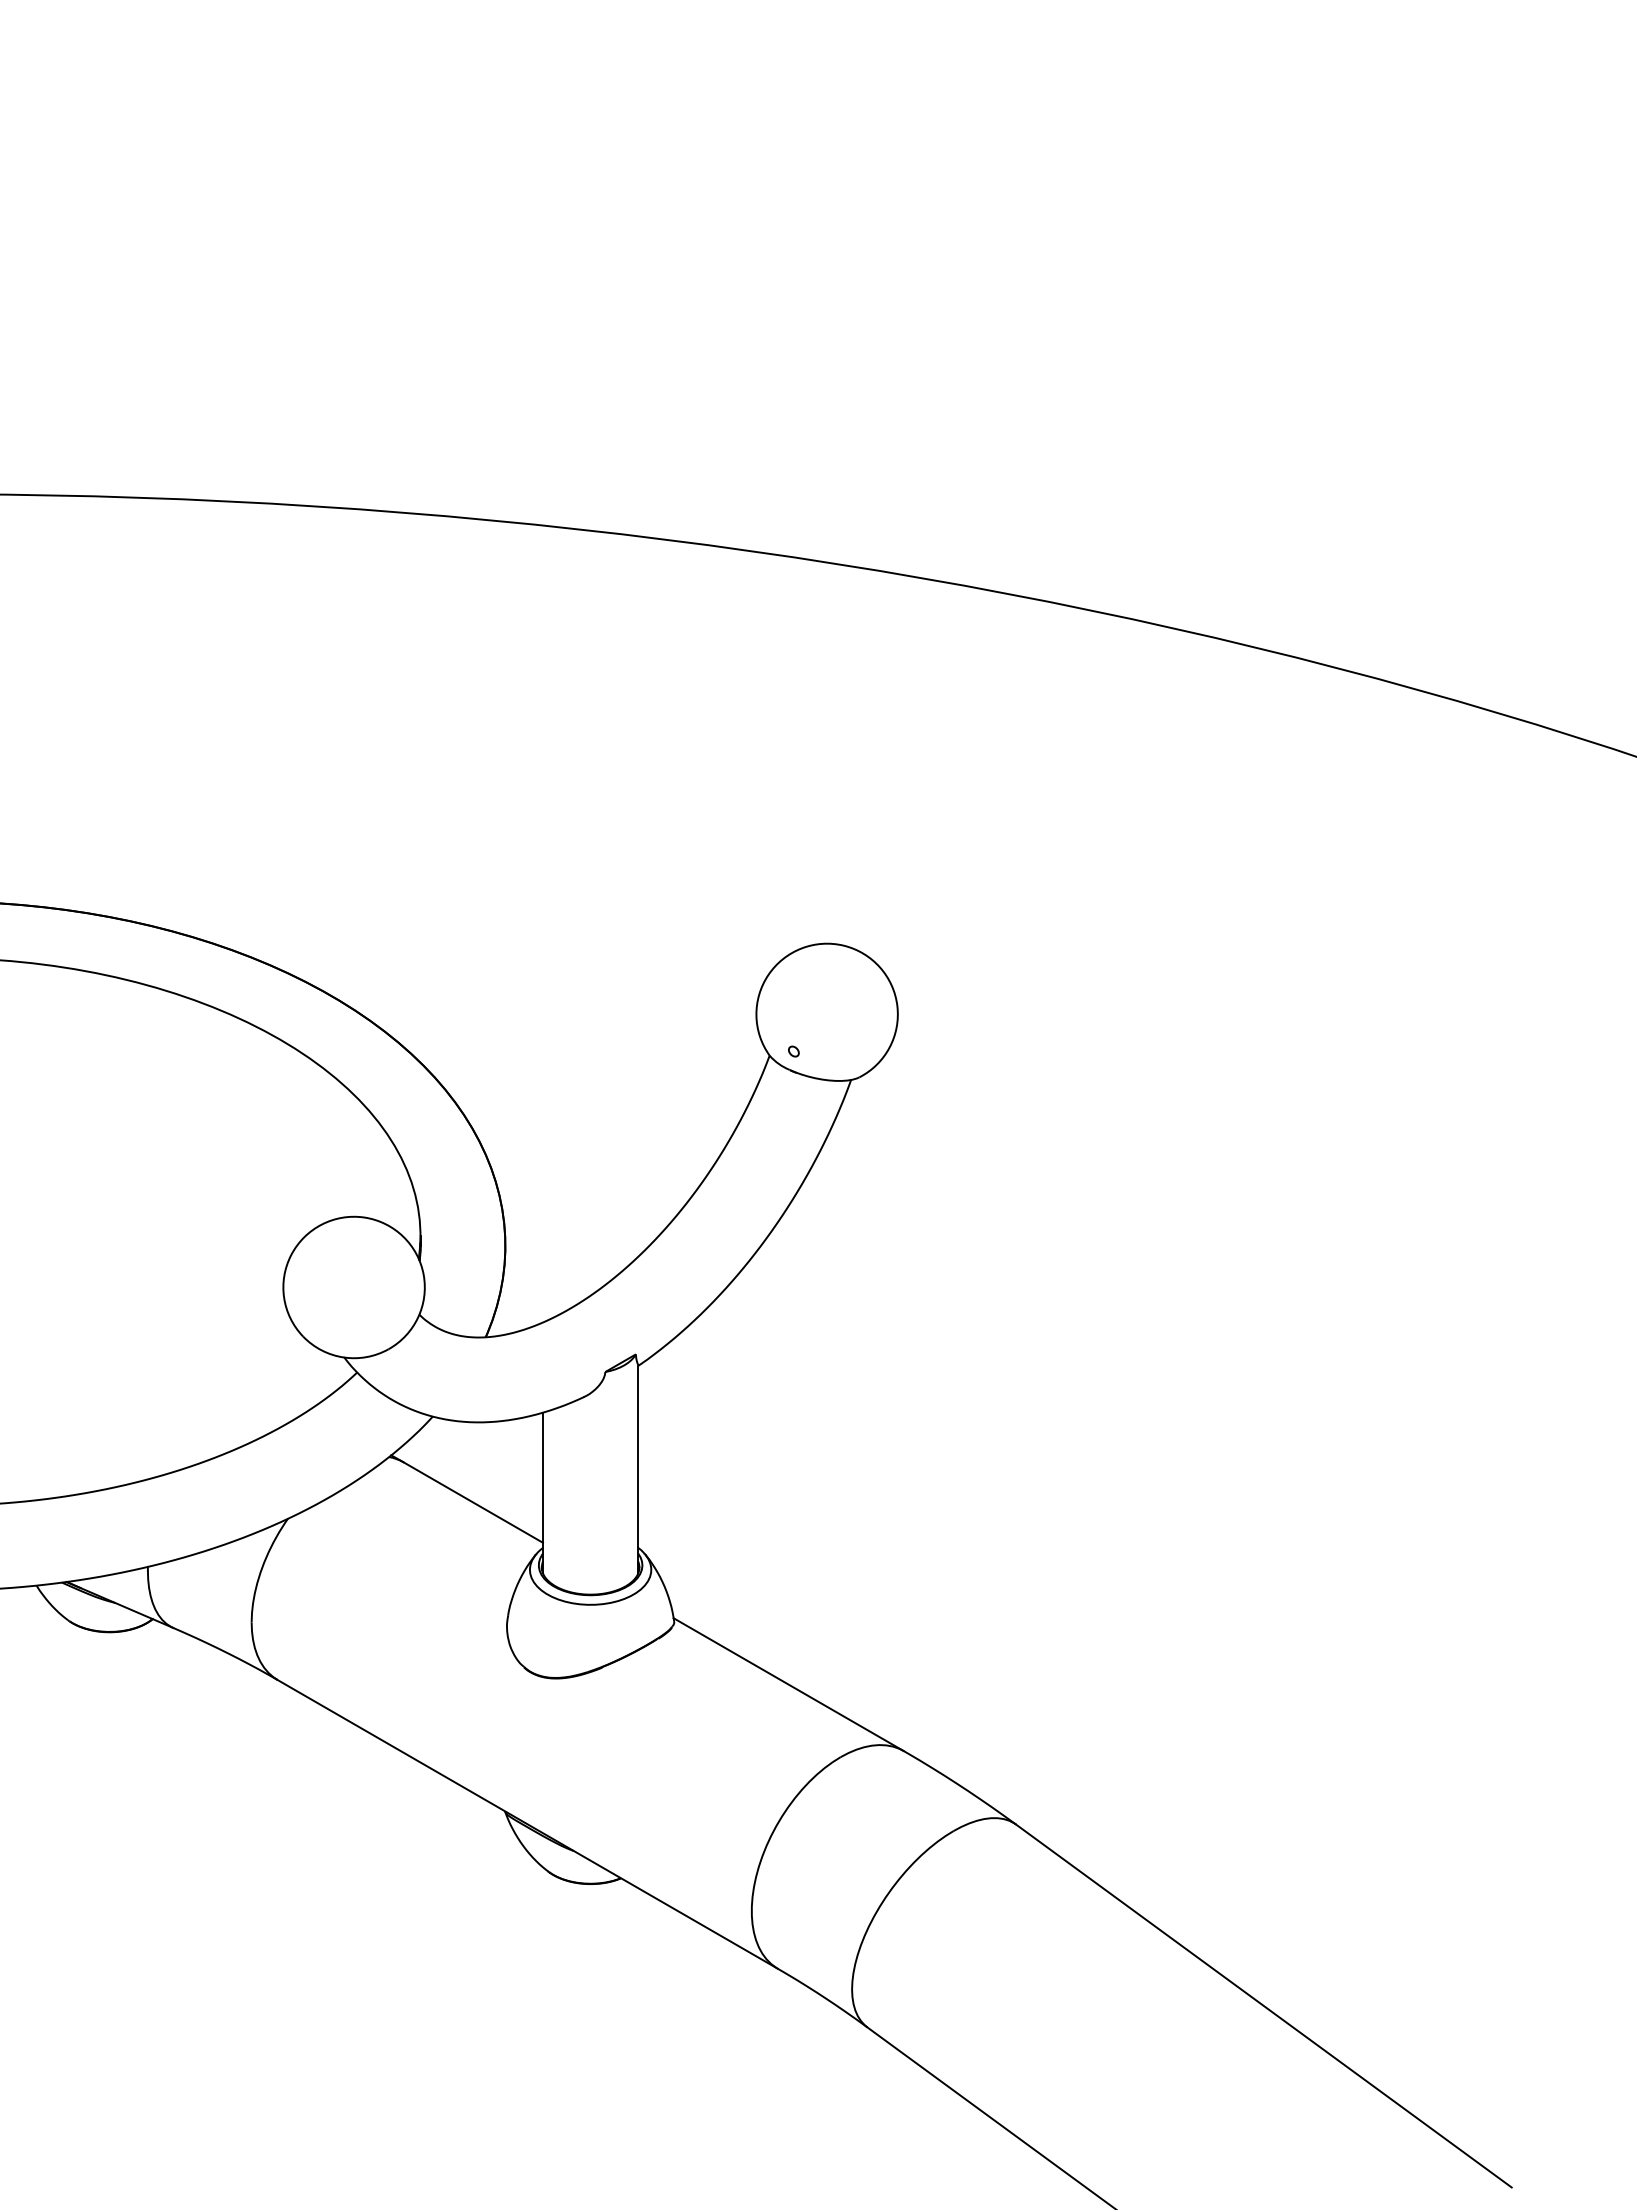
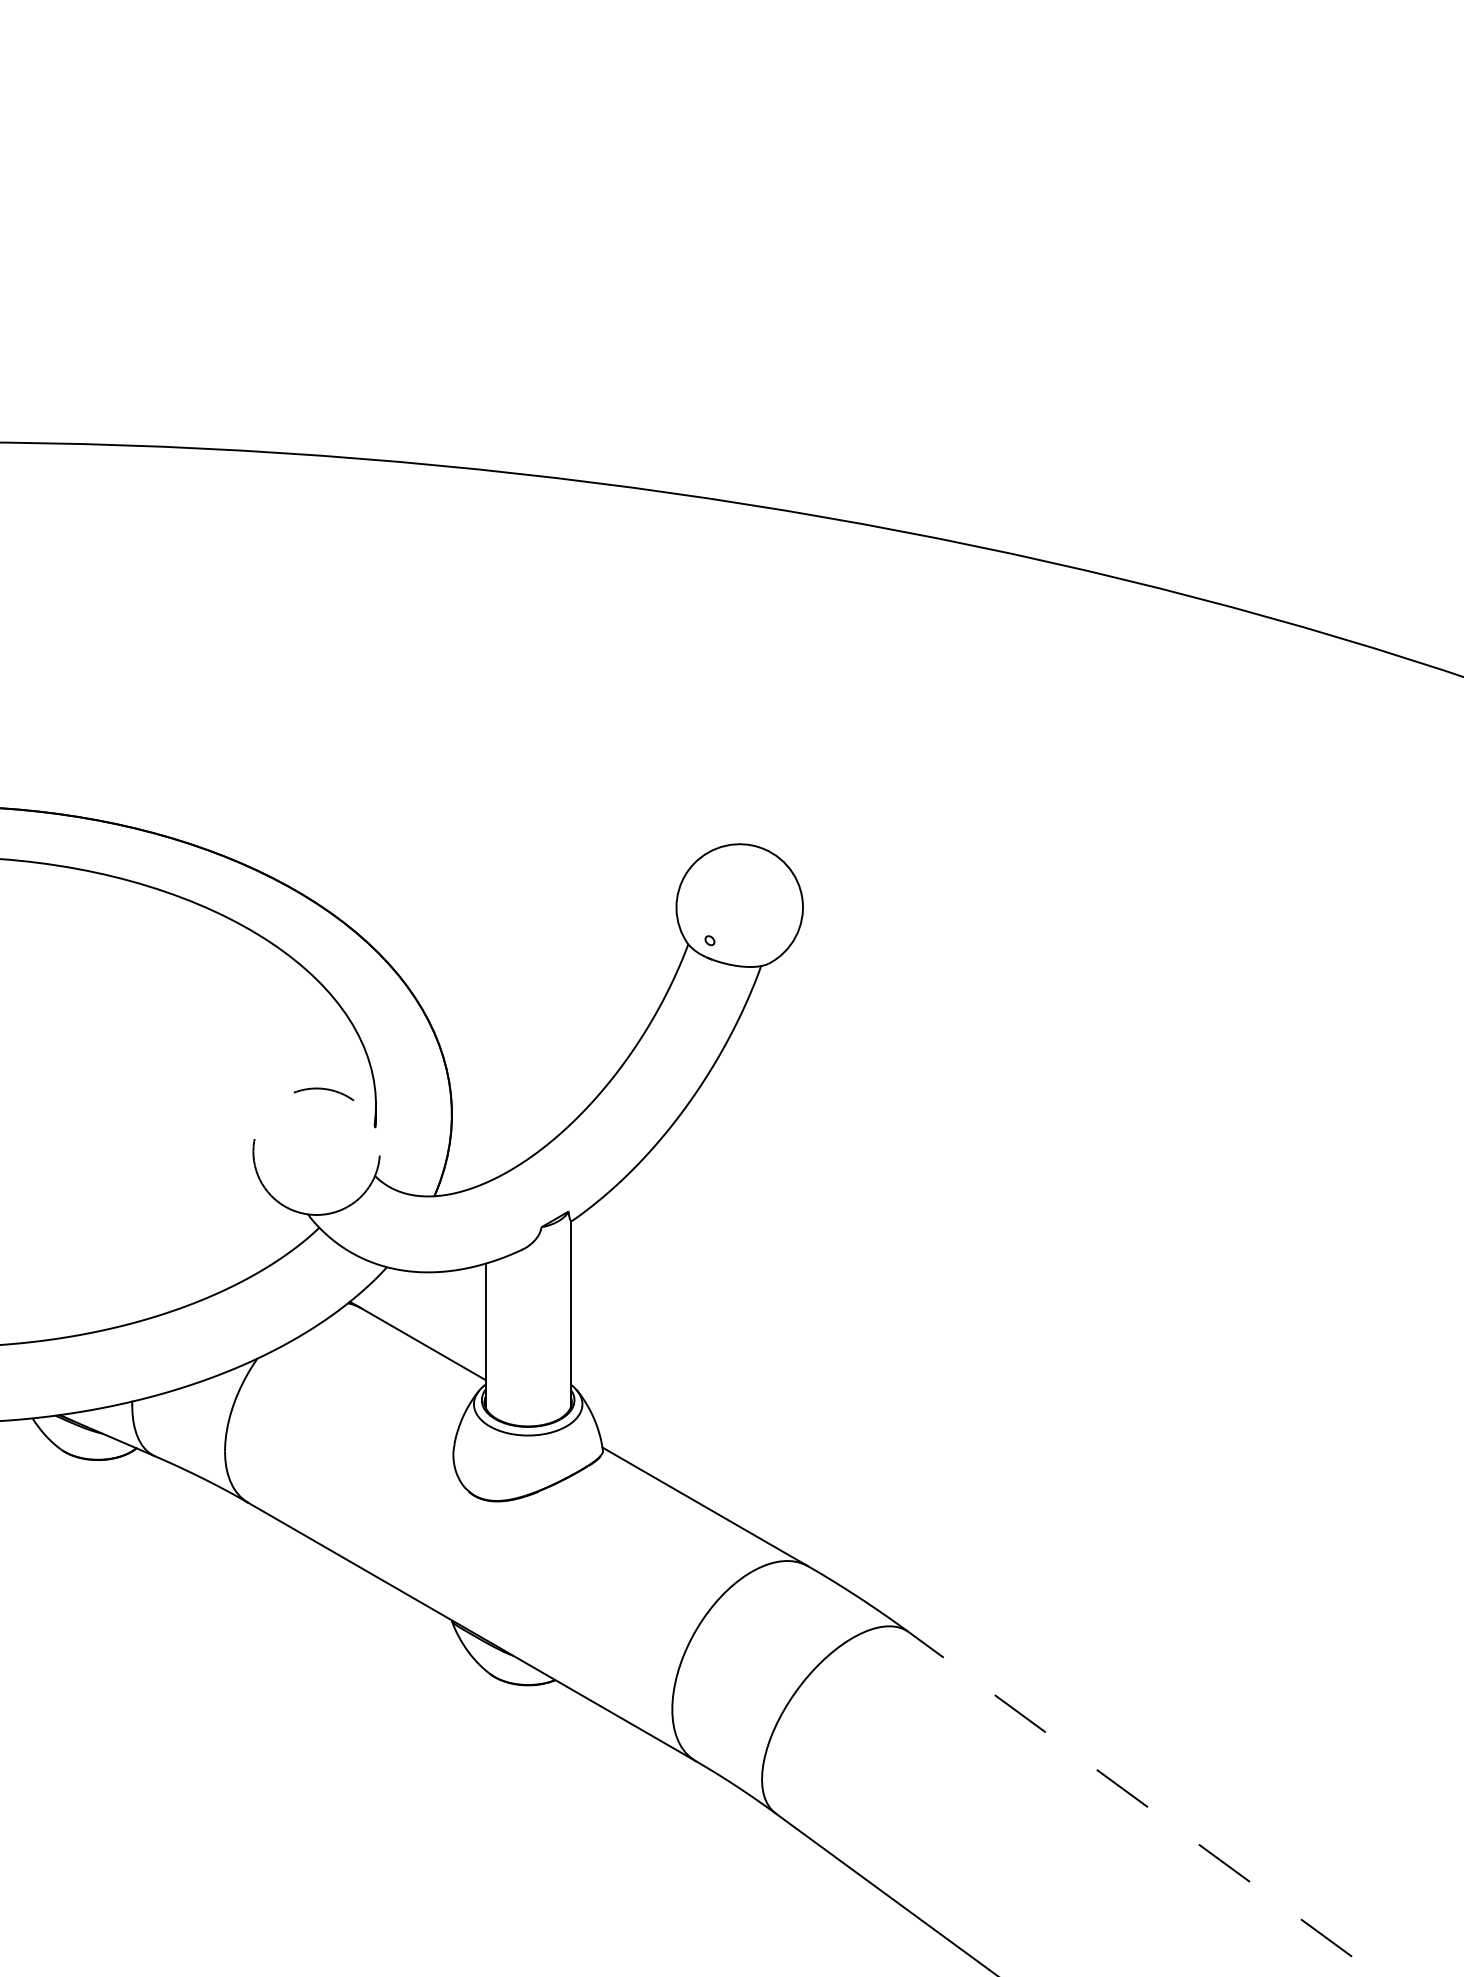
arc: (364, 1217) -> (325, 1089), solid -> dashed
line: (1263, 2005) -> (1130, 1793), solid -> dashed

